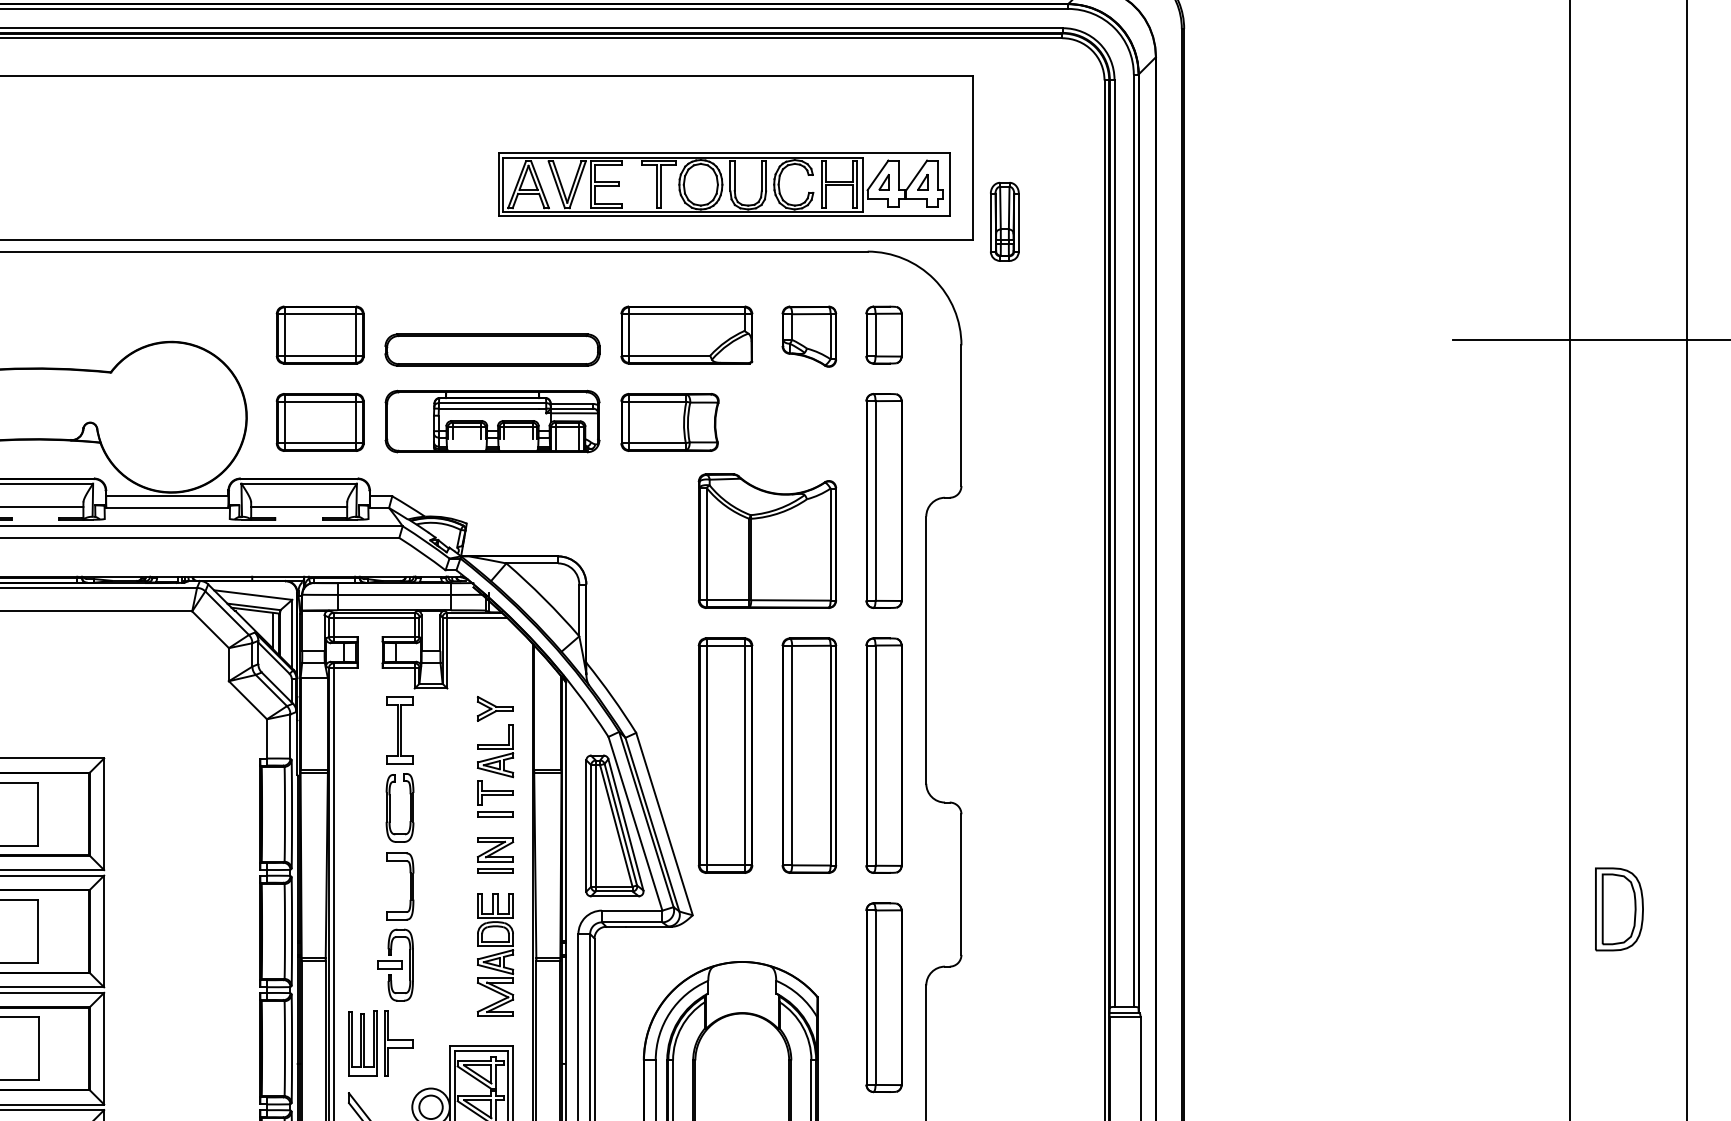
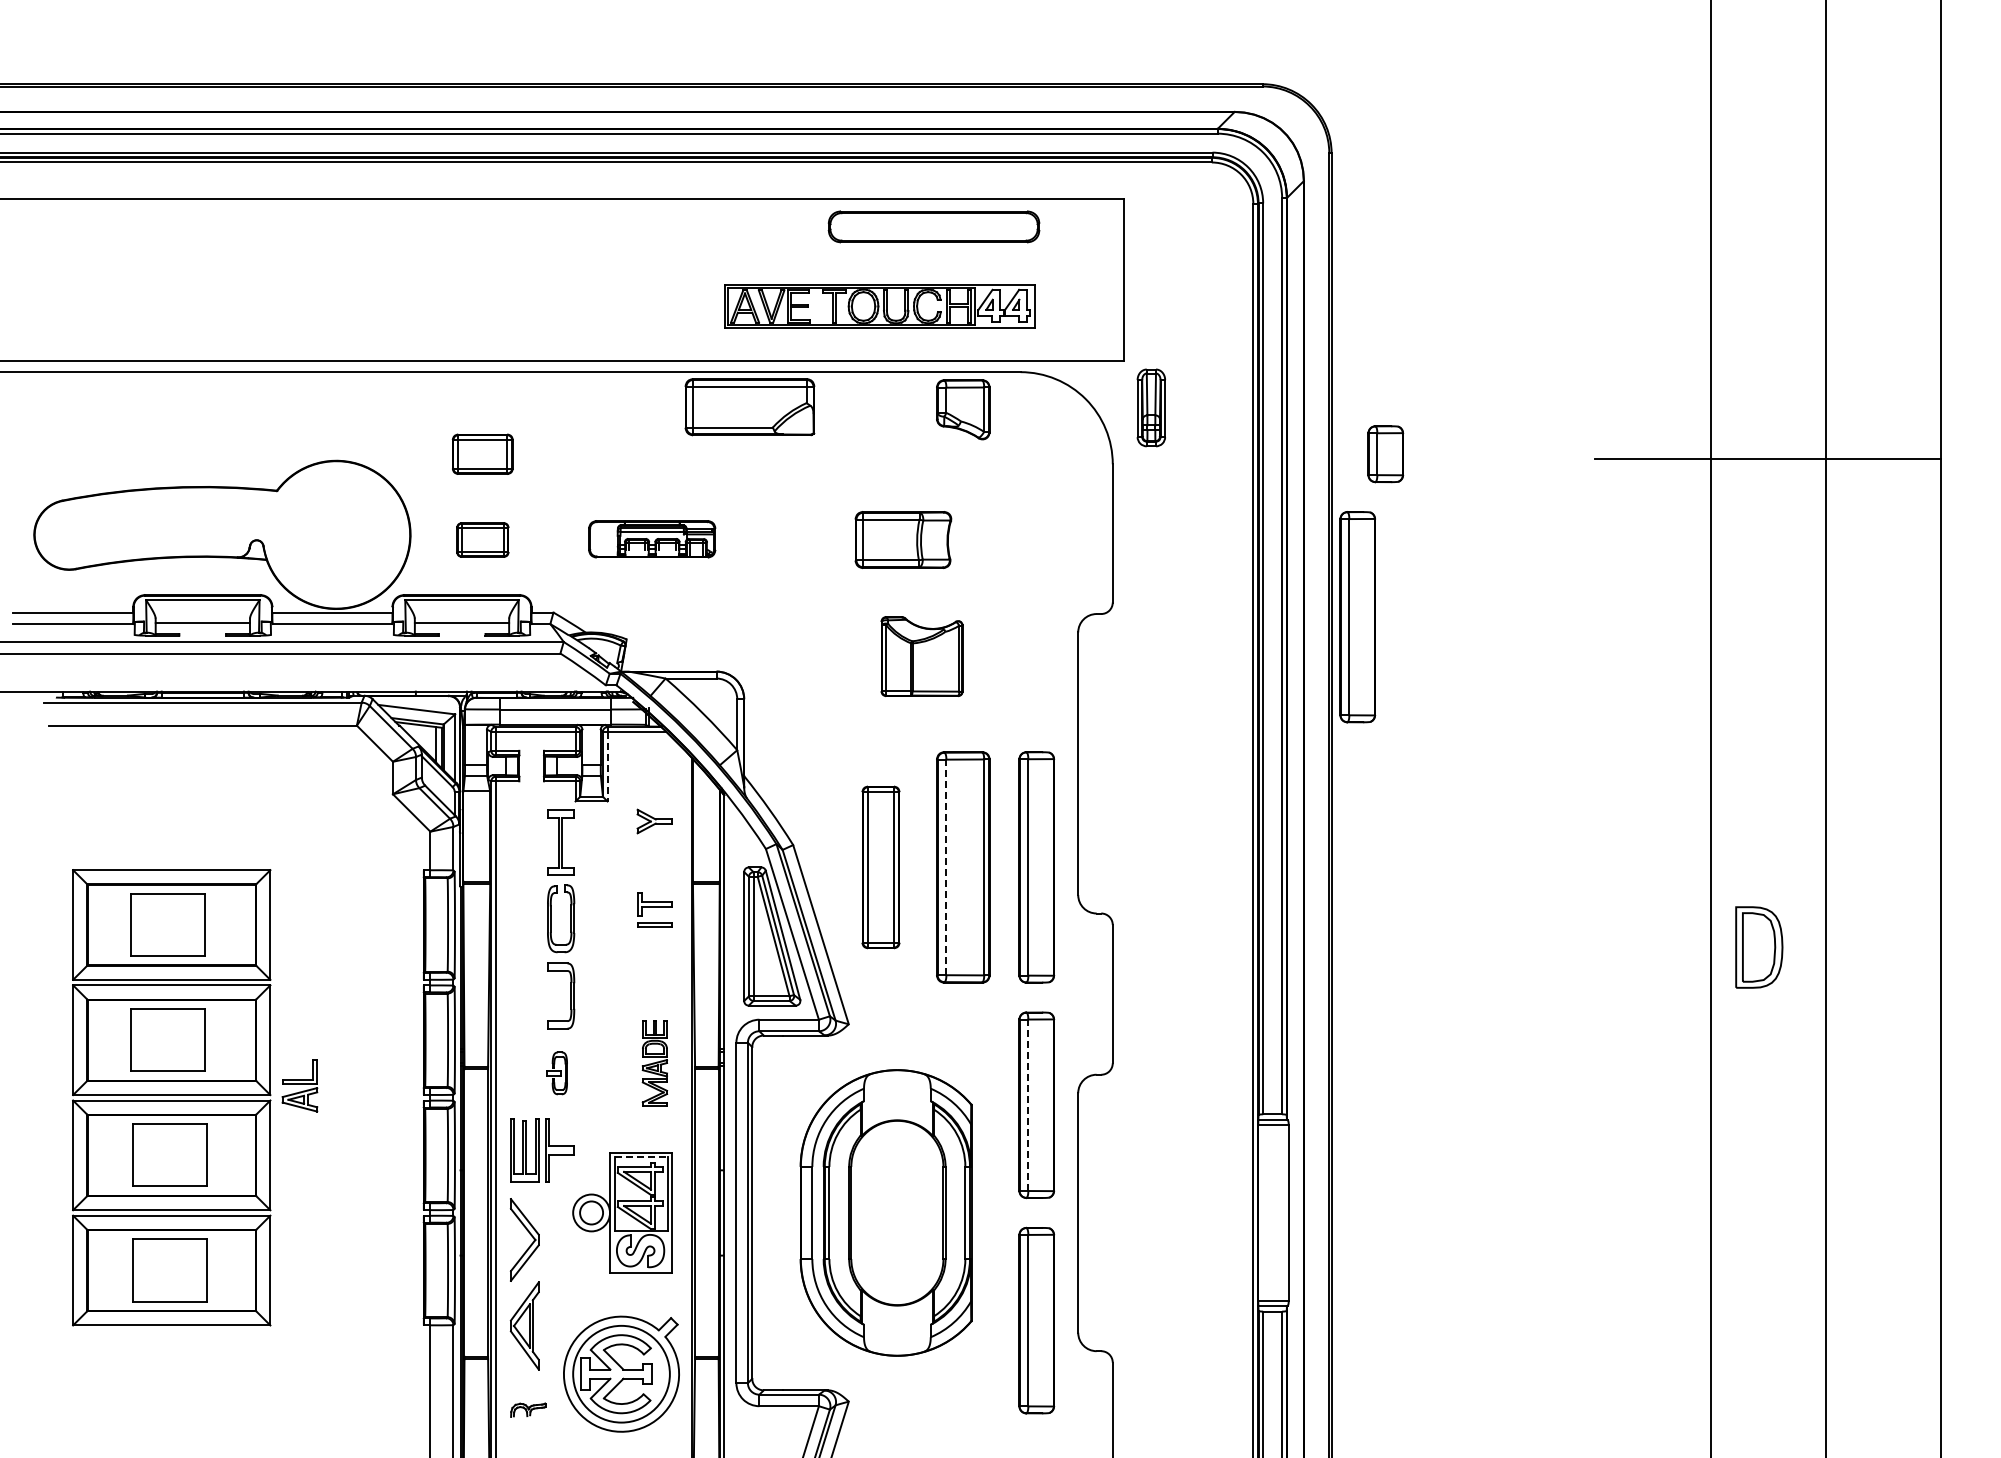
part: (724, 184) -> (879, 306), size x0.7
part: (1003, 221) -> (1150, 407), moved
part: (320, 335) -> (482, 454), size x0.7
part: (686, 335) -> (749, 407), moved
part: (883, 335) -> (1385, 454), moved
part: (809, 336) -> (963, 409), moved
part: (492, 349) -> (933, 226), moved
part: (320, 421) -> (482, 539), size x0.6
part: (493, 421) -> (652, 539), size x0.6
part: (670, 421) -> (903, 539), moved
part: (883, 501) -> (1357, 617), moved
part: (766, 540) -> (921, 656), size x0.6
line: (447, 652) -> (607, 766), solid -> dashed
part: (495, 750) -> (299, 1085), moved
part: (725, 755) -> (880, 867), size x0.7
line: (792, 755) -> (946, 867), solid -> dashed
part: (495, 855) -> (654, 965), removed
part: (1619, 909) -> (1759, 947), moved
part: (495, 955) -> (654, 1063), size x0.7
part: (395, 965) -> (556, 1073), size x0.6
line: (875, 997) -> (1028, 1105), solid -> dashed
line: (481, 1050) -> (641, 1157), solid -> dashed

